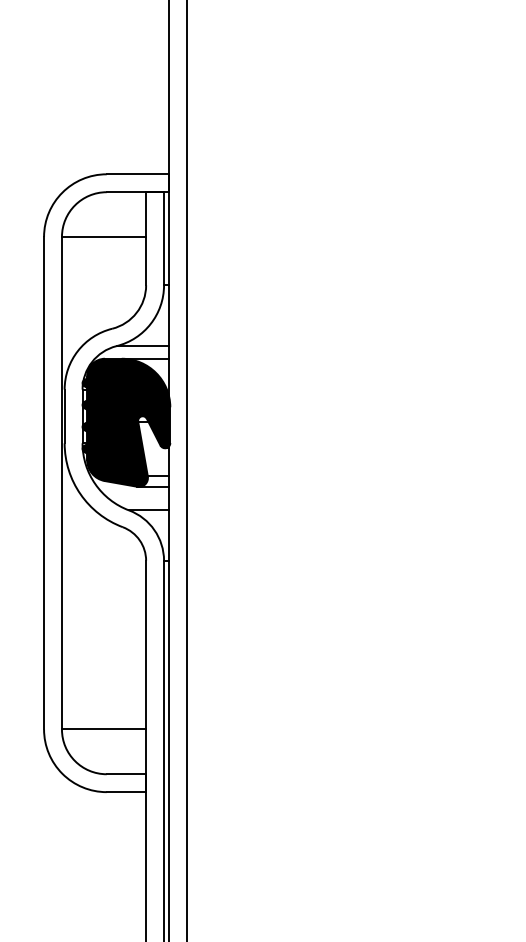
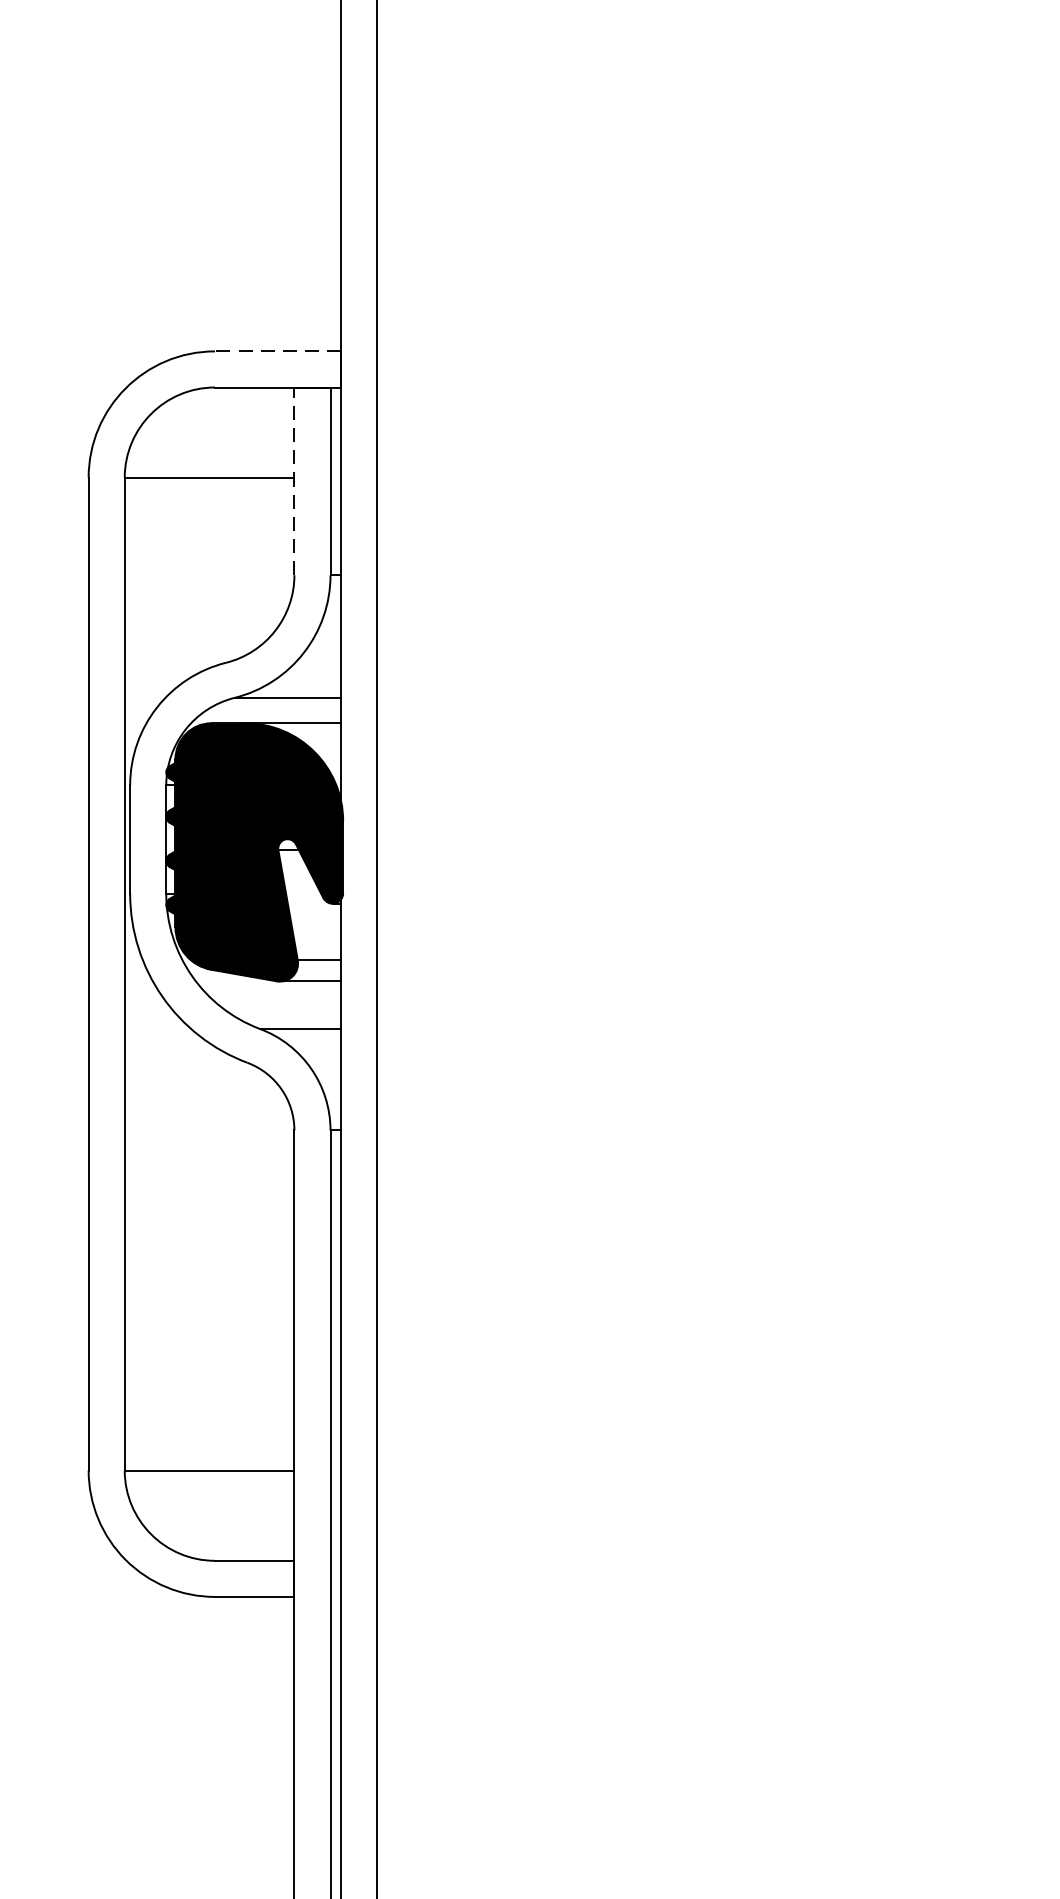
line: (137, 174) -> (277, 351), solid -> dashed
line: (146, 238) -> (295, 480), solid -> dashed

